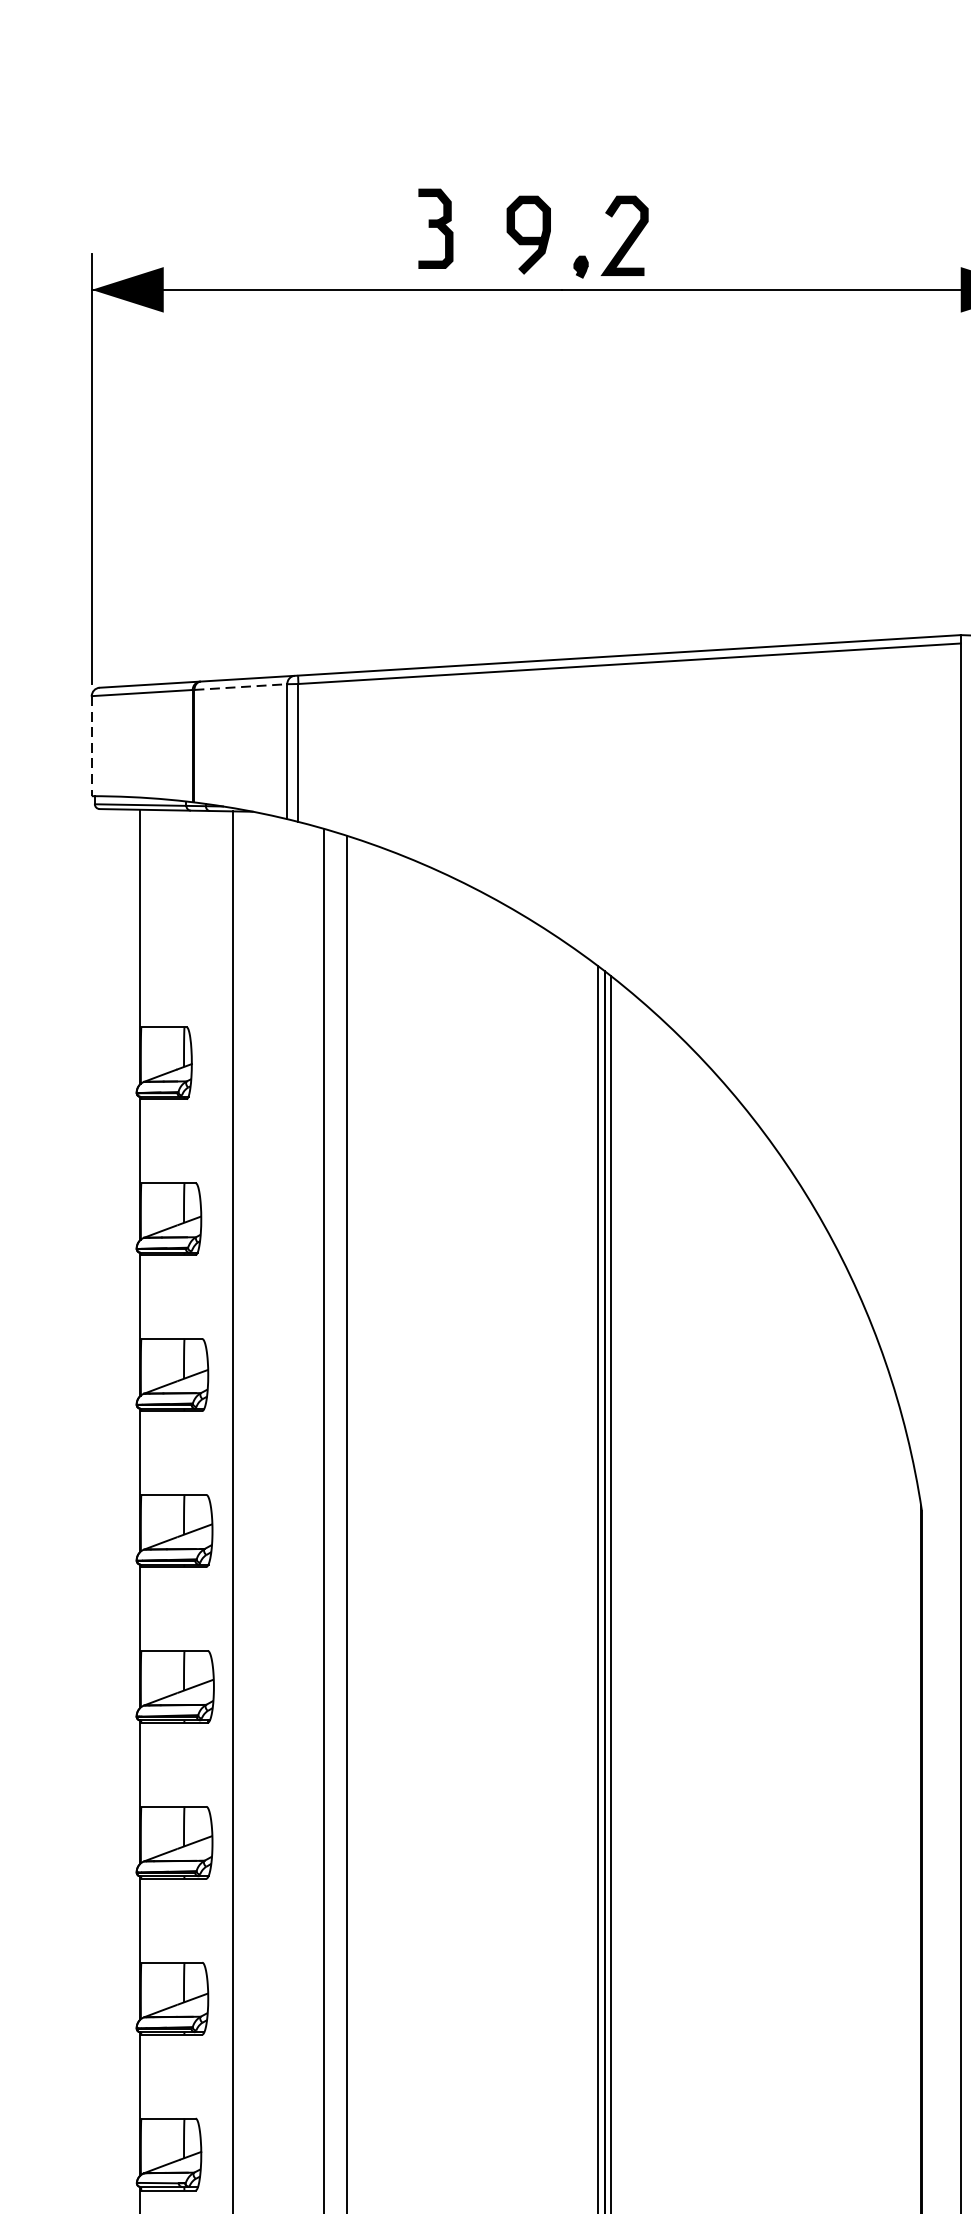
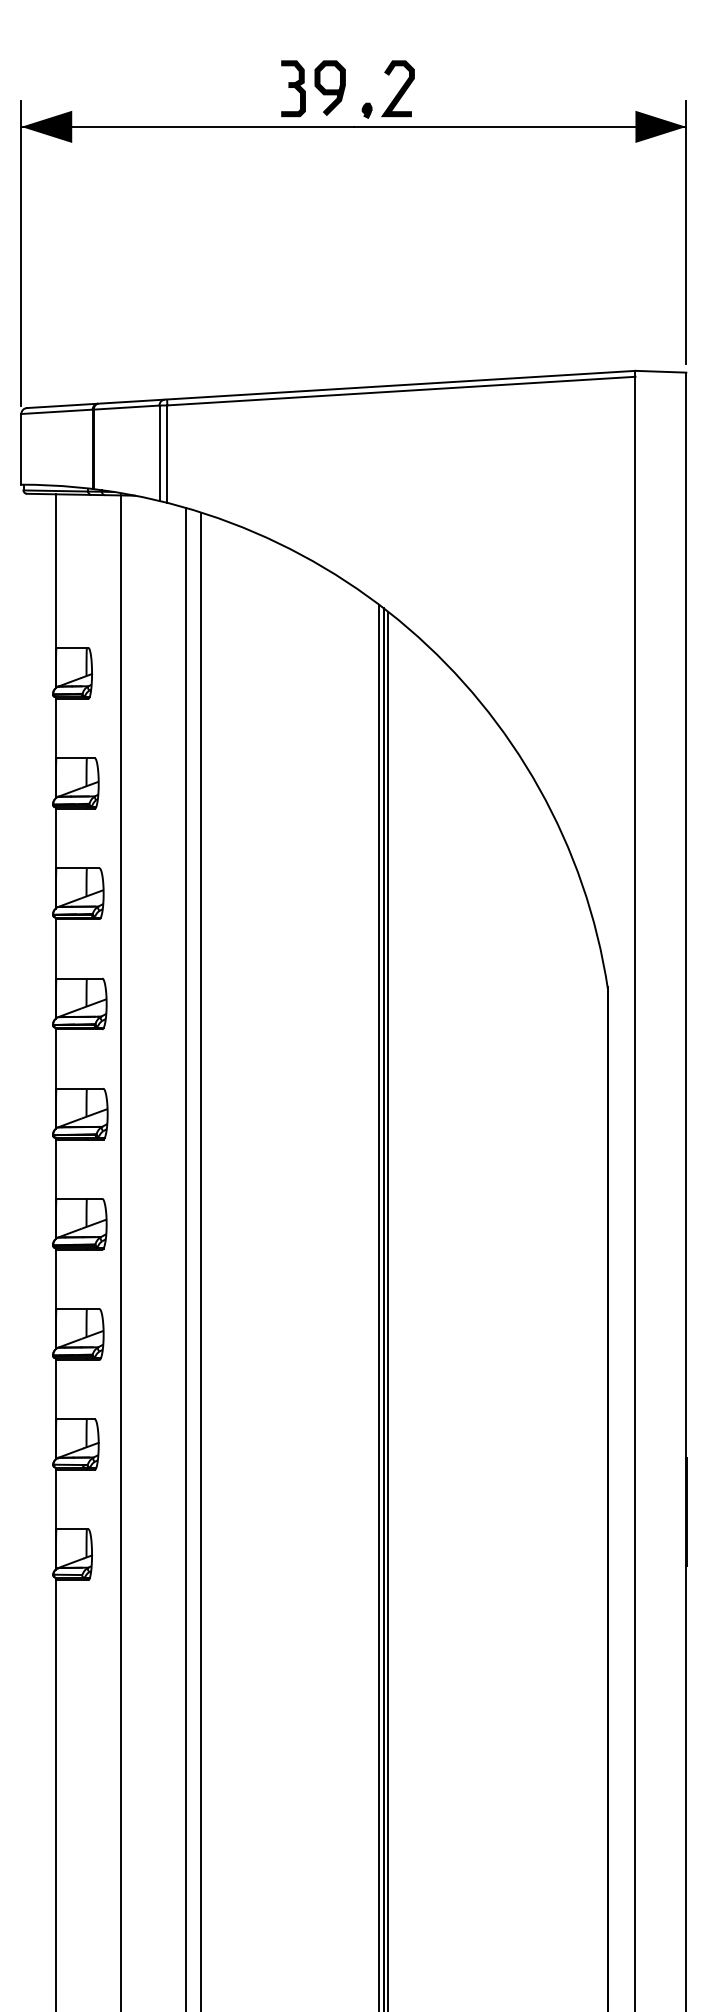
part: (435, 228) -> (293, 88), moved
line: (240, 686) -> (126, 407), dashed -> solid
line: (92, 746) -> (21, 449), dashed -> solid

